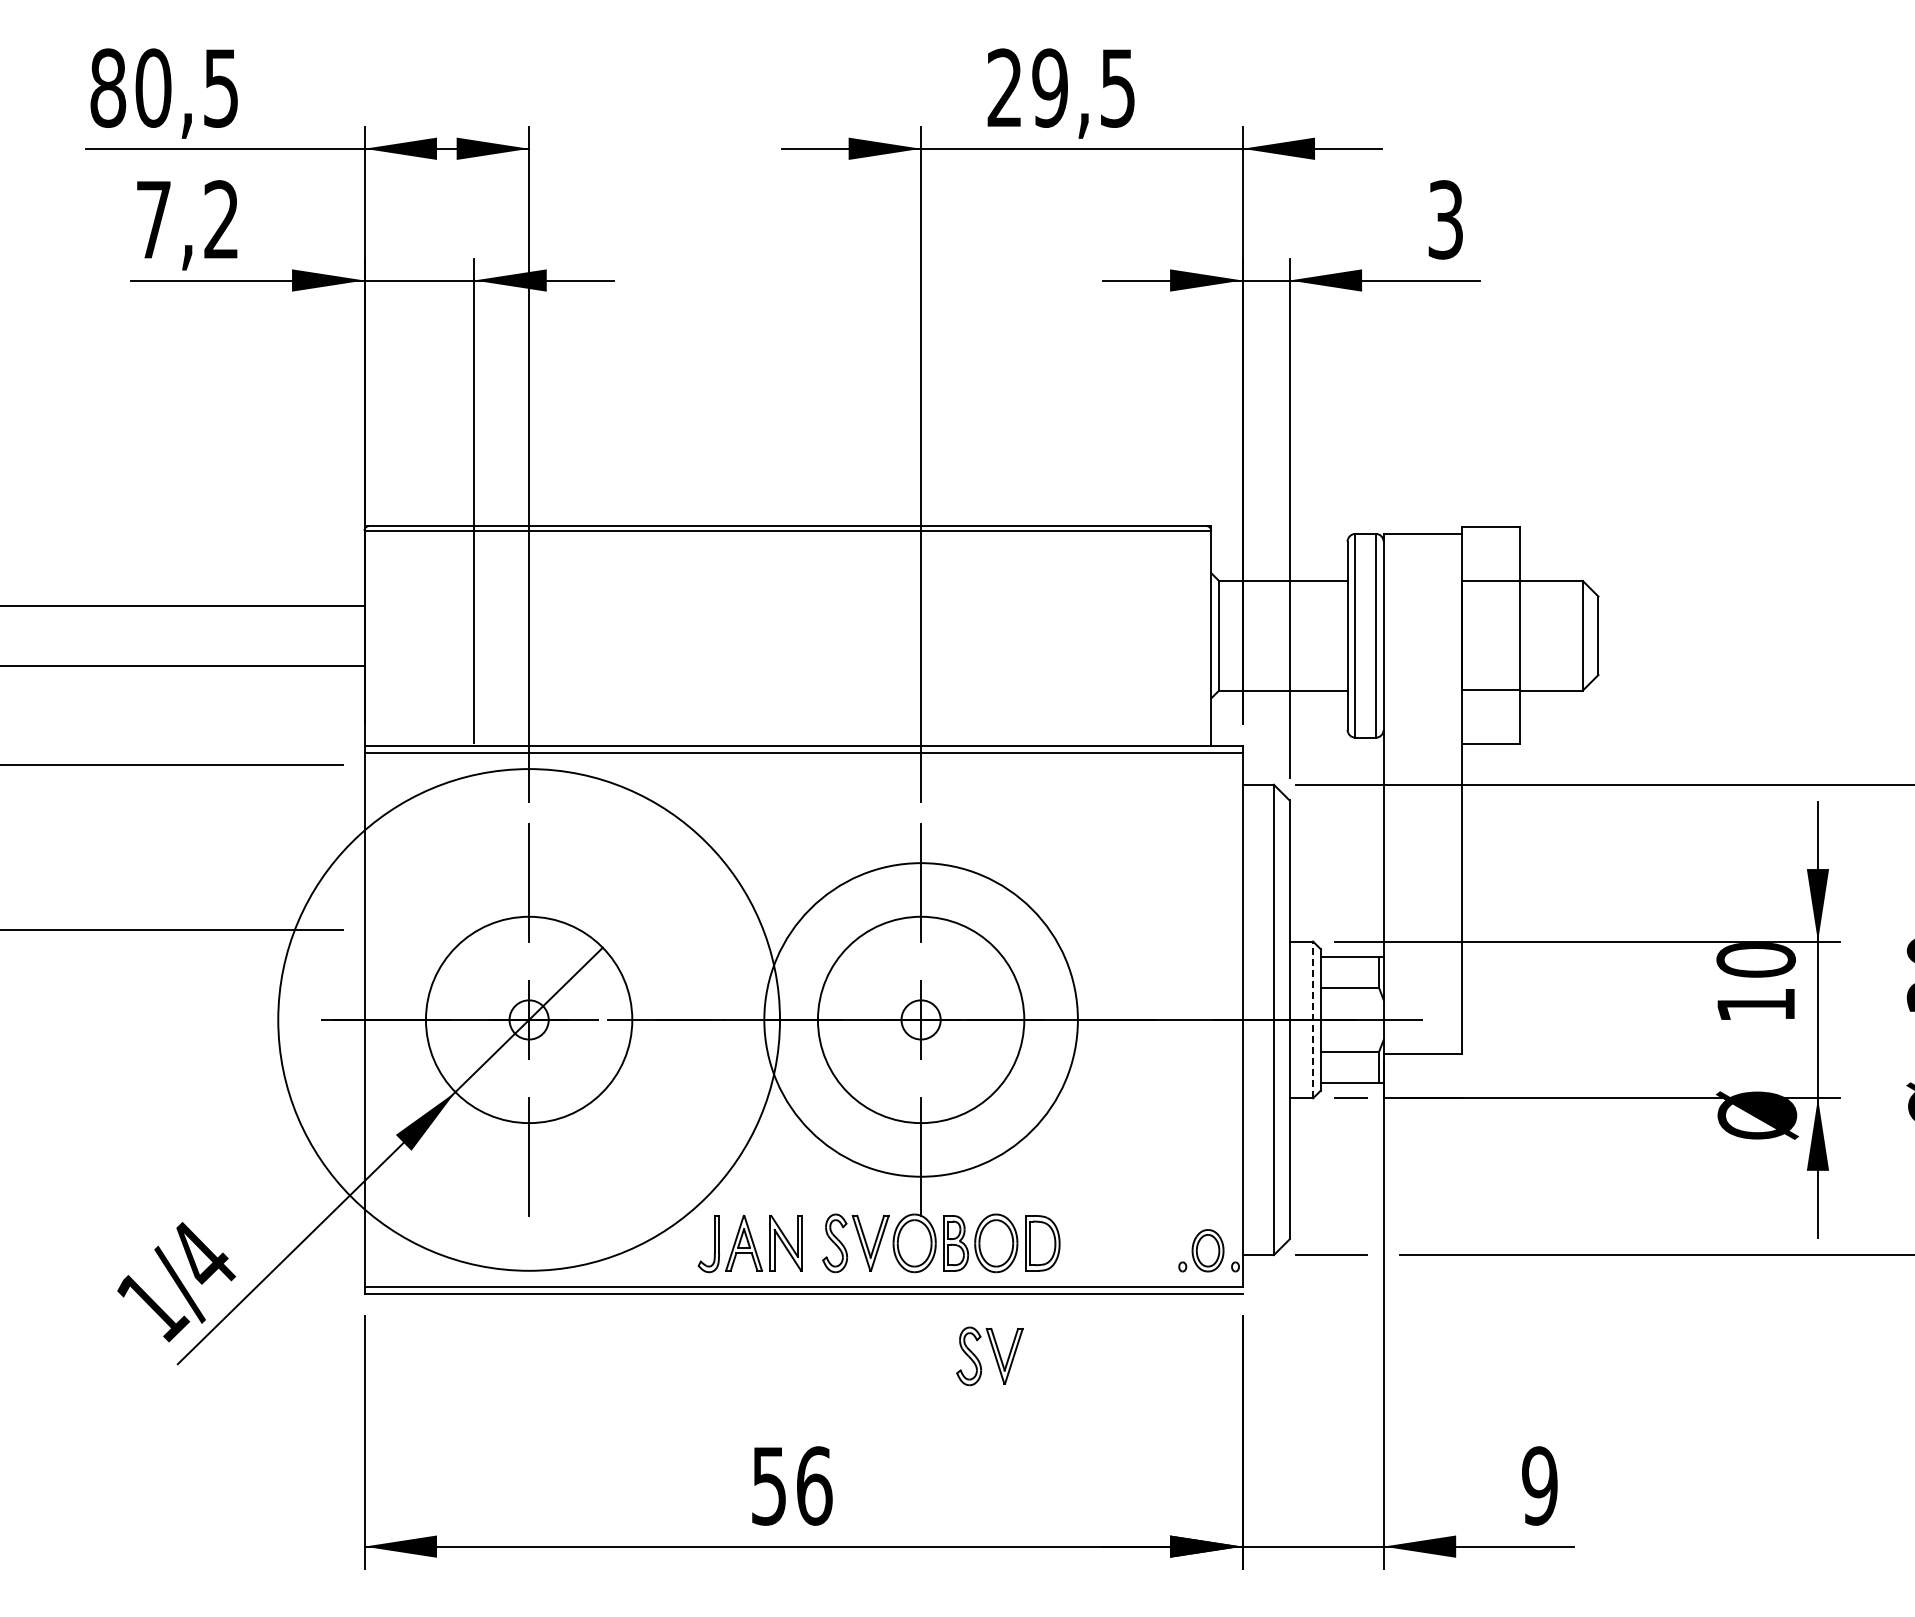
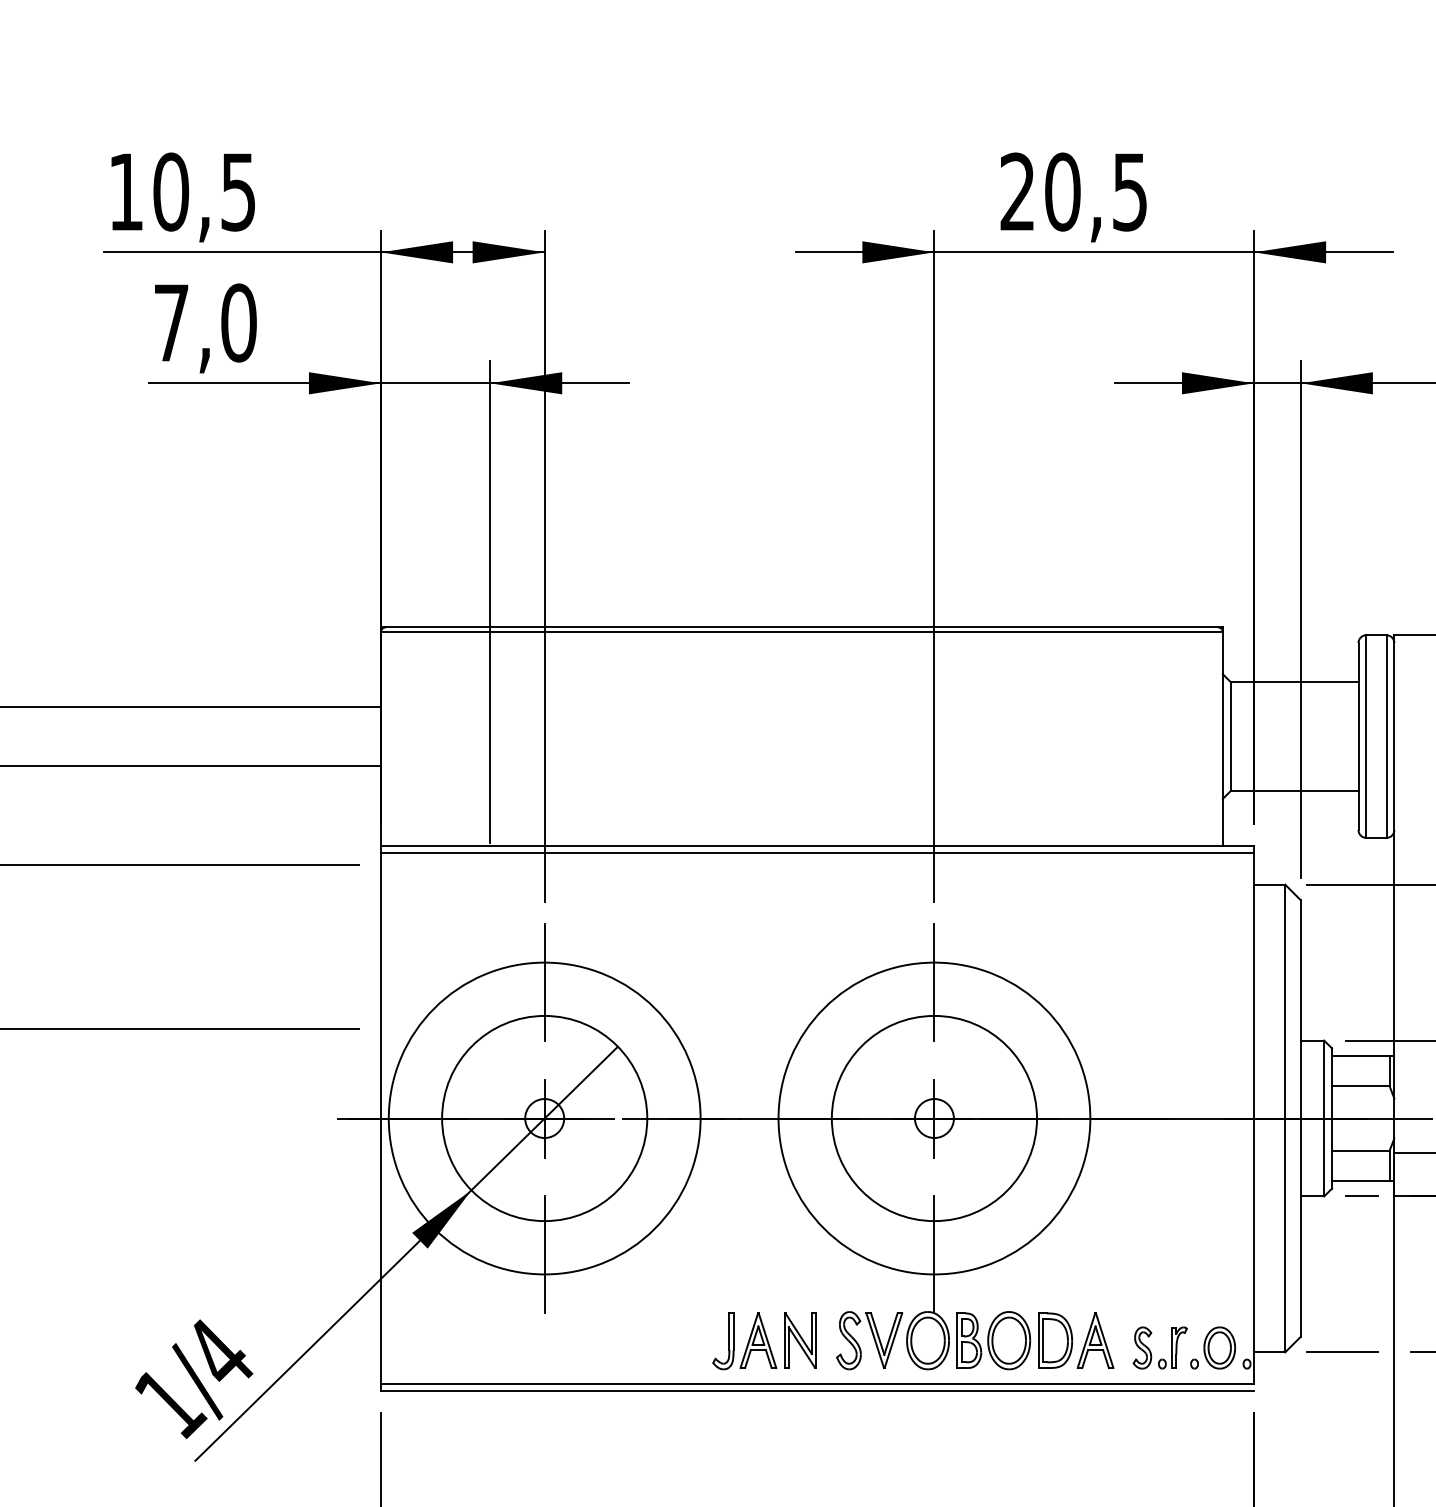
text: (108, 87) -> (126, 191), 80,5 -> 10,5
text: (1050, 87) -> (1063, 191), 29,5 -> 20,5
text: (221, 219) -> (238, 322), 7,2 -> 7,0
circle: (528, 1019) -> (544, 1118), size x0.62
line: (1313, 1019) -> (1324, 1118), dashed -> solid
part: (1083, 1242) -> (1095, 1339), added
part: (1139, 1254) -> (1151, 1351), added
part: (989, 1356) -> (1002, 1453), removed

